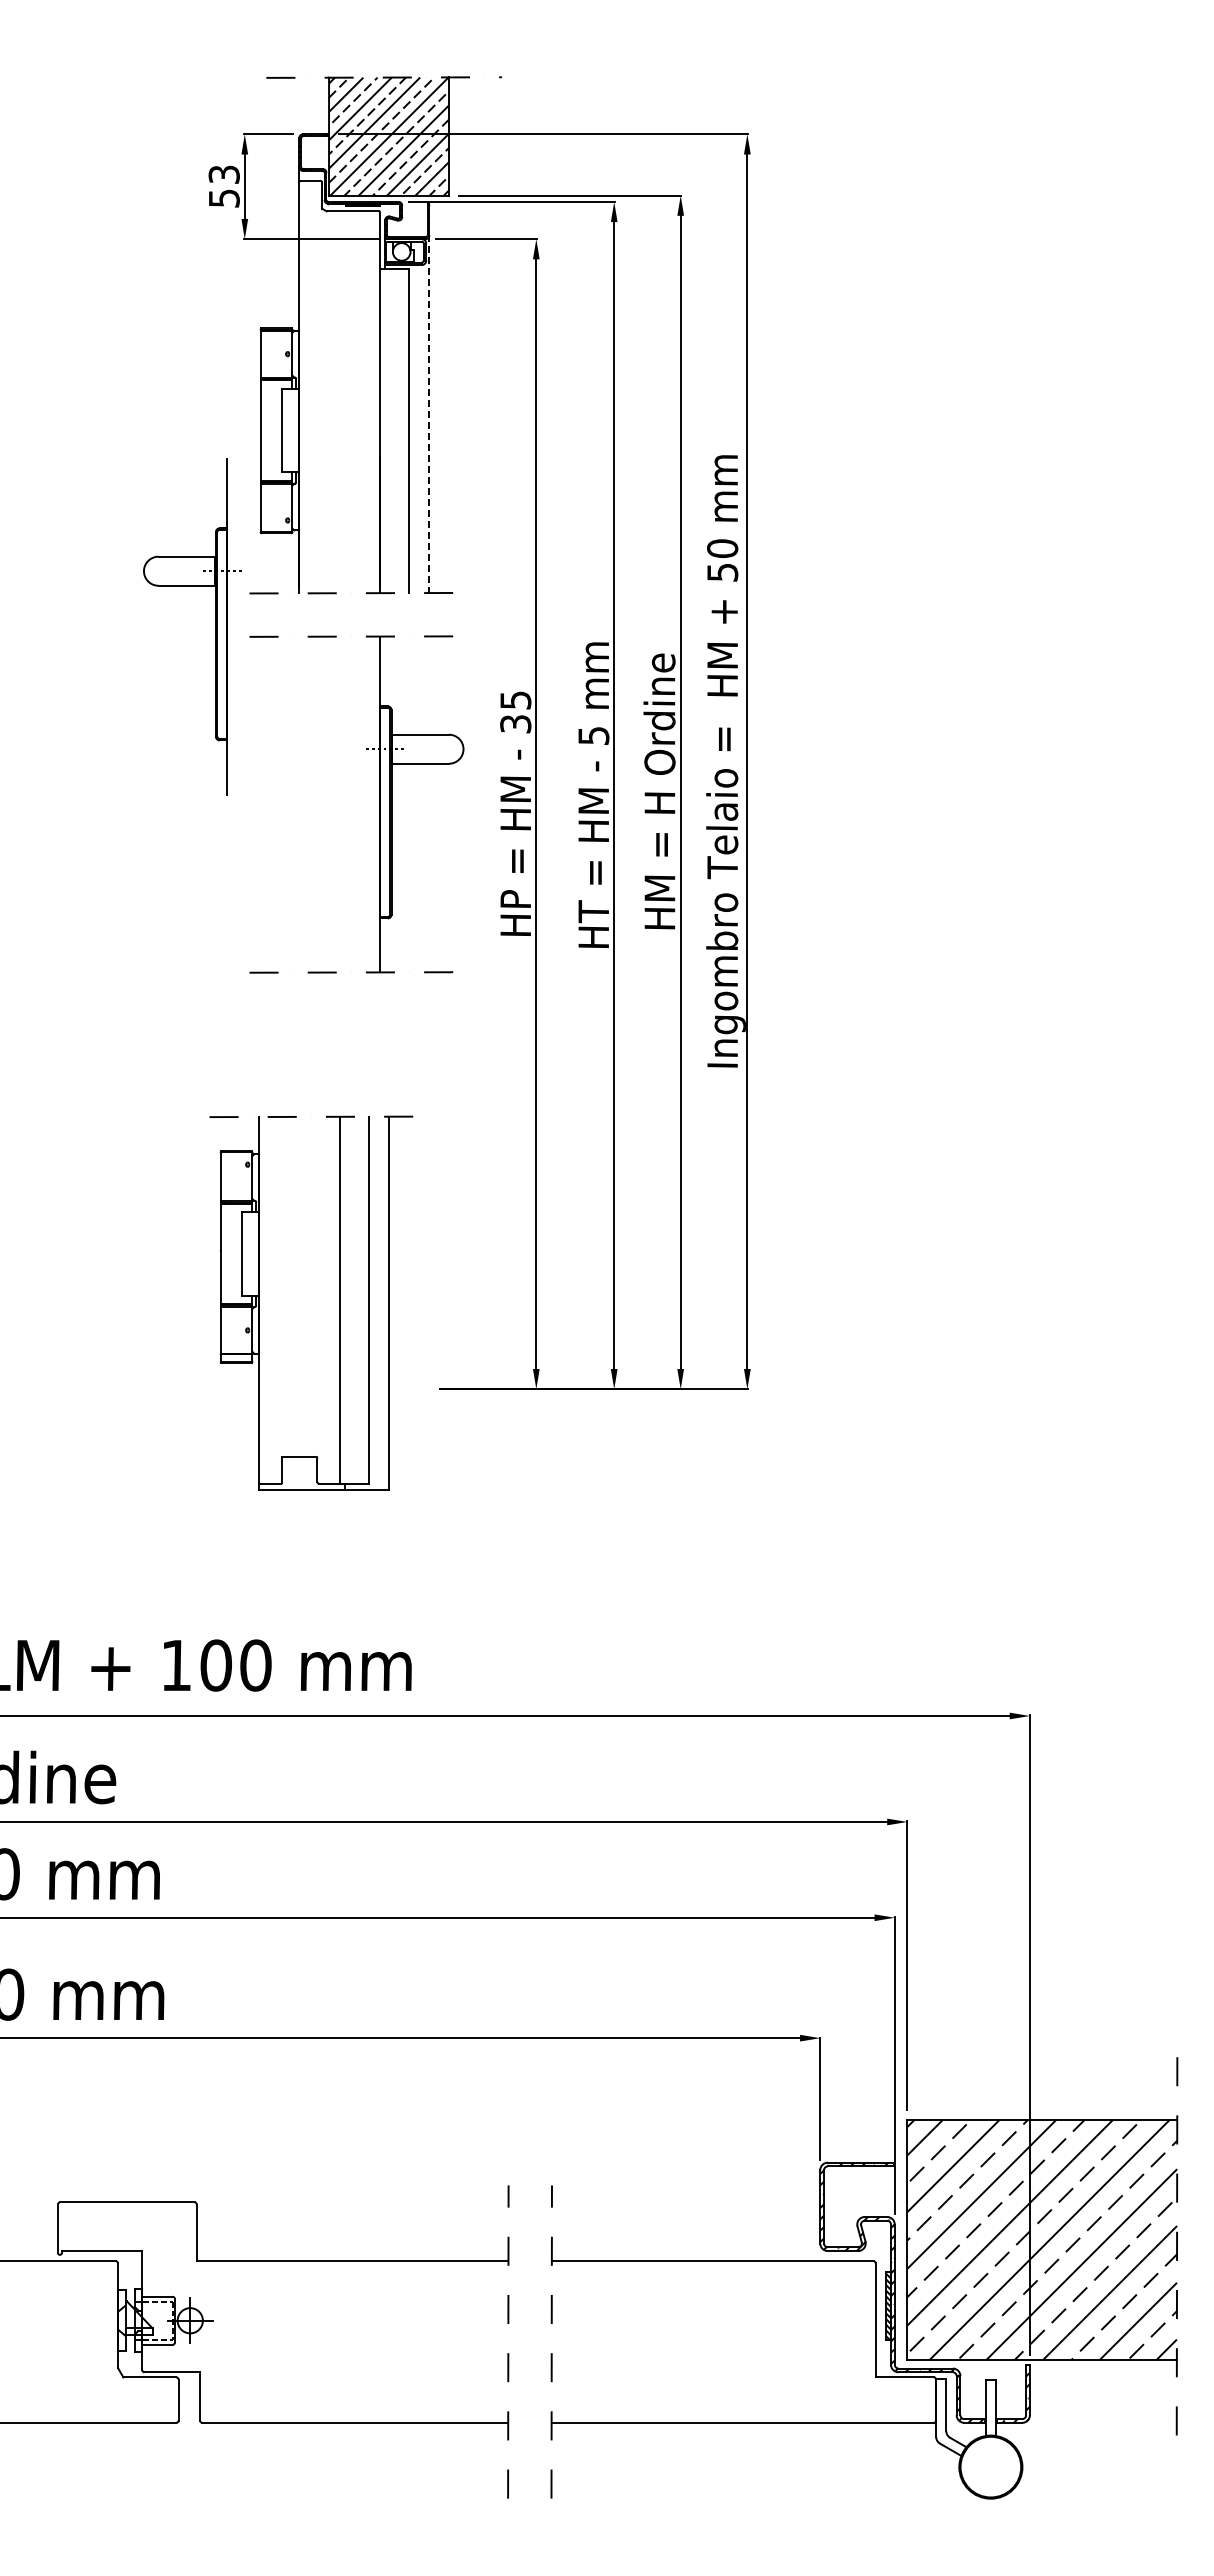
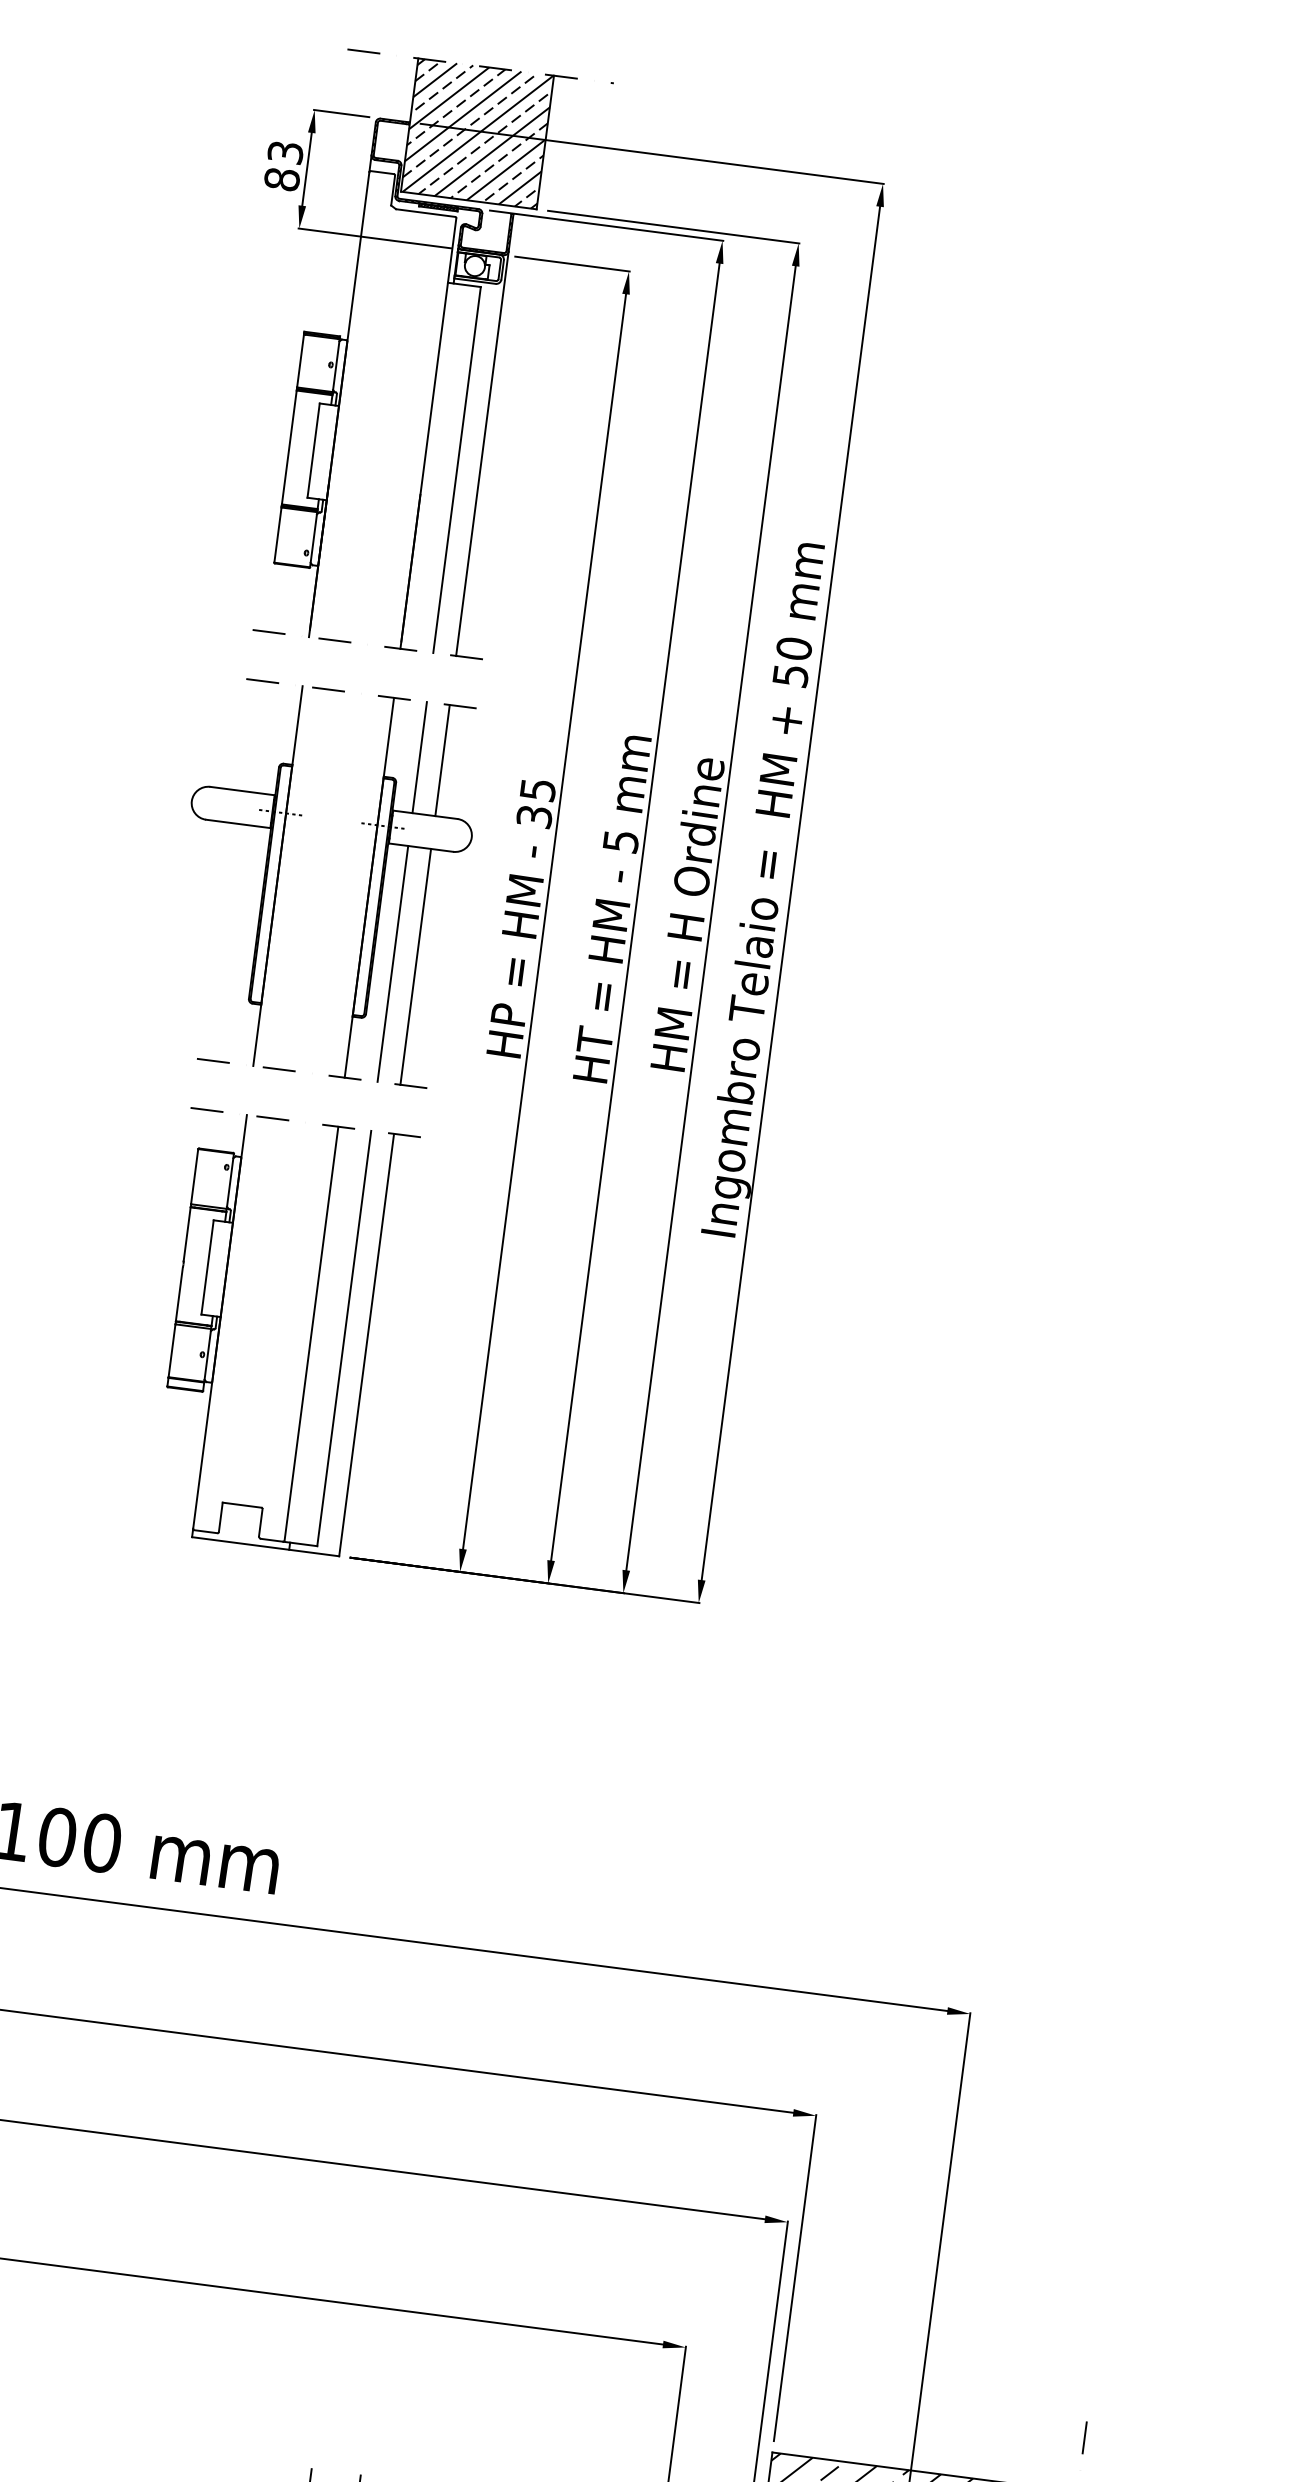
text: (223, 198) -> (281, 179), 53 -> 83
line: (429, 414) -> (482, 454), dashed -> solid
part: (215, 626) -> (264, 874), moved
line: (409, 685) -> (420, 757), added
line: (429, 685) -> (442, 760), added
line: (409, 867) -> (393, 963), added
line: (429, 867) -> (415, 966), added
part: (339, 1302) -> (310, 1336), moved

